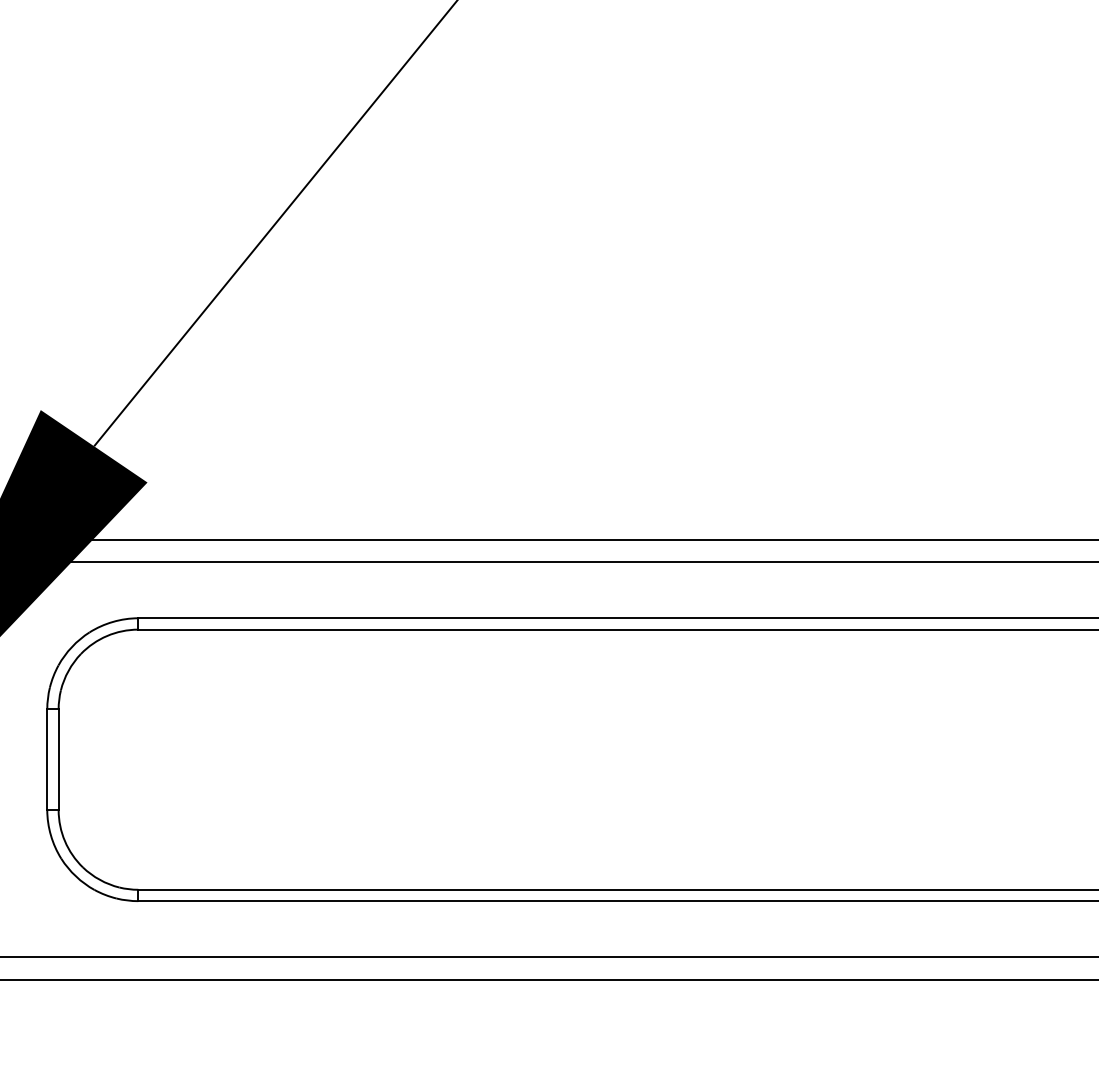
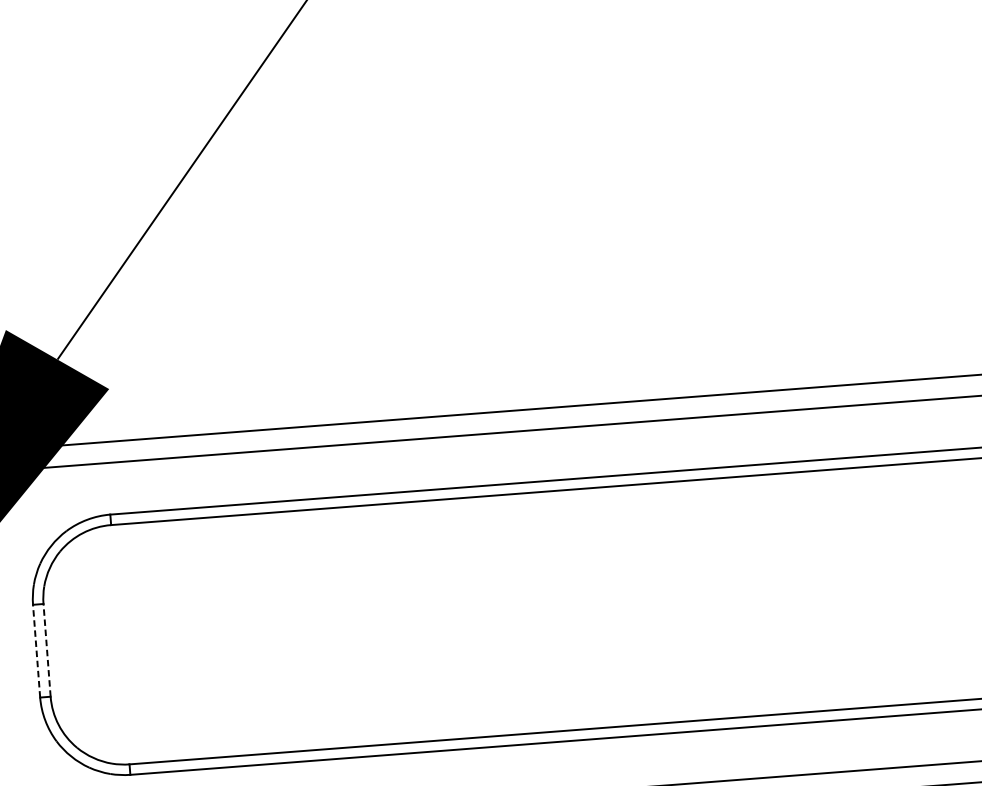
line: (47, 759) -> (36, 650), solid -> dashed
line: (58, 759) -> (46, 650), solid -> dashed

